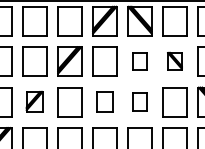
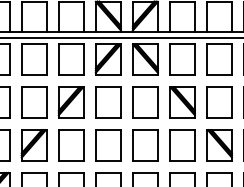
part: (139, 61) -> (145, 102), size x1.67
part: (174, 61) -> (182, 102), size x1.67
part: (34, 102) -> (33, 145), size x1.43
part: (105, 102) -> (108, 145), size x1.43
part: (139, 102) -> (145, 145), size x1.67

